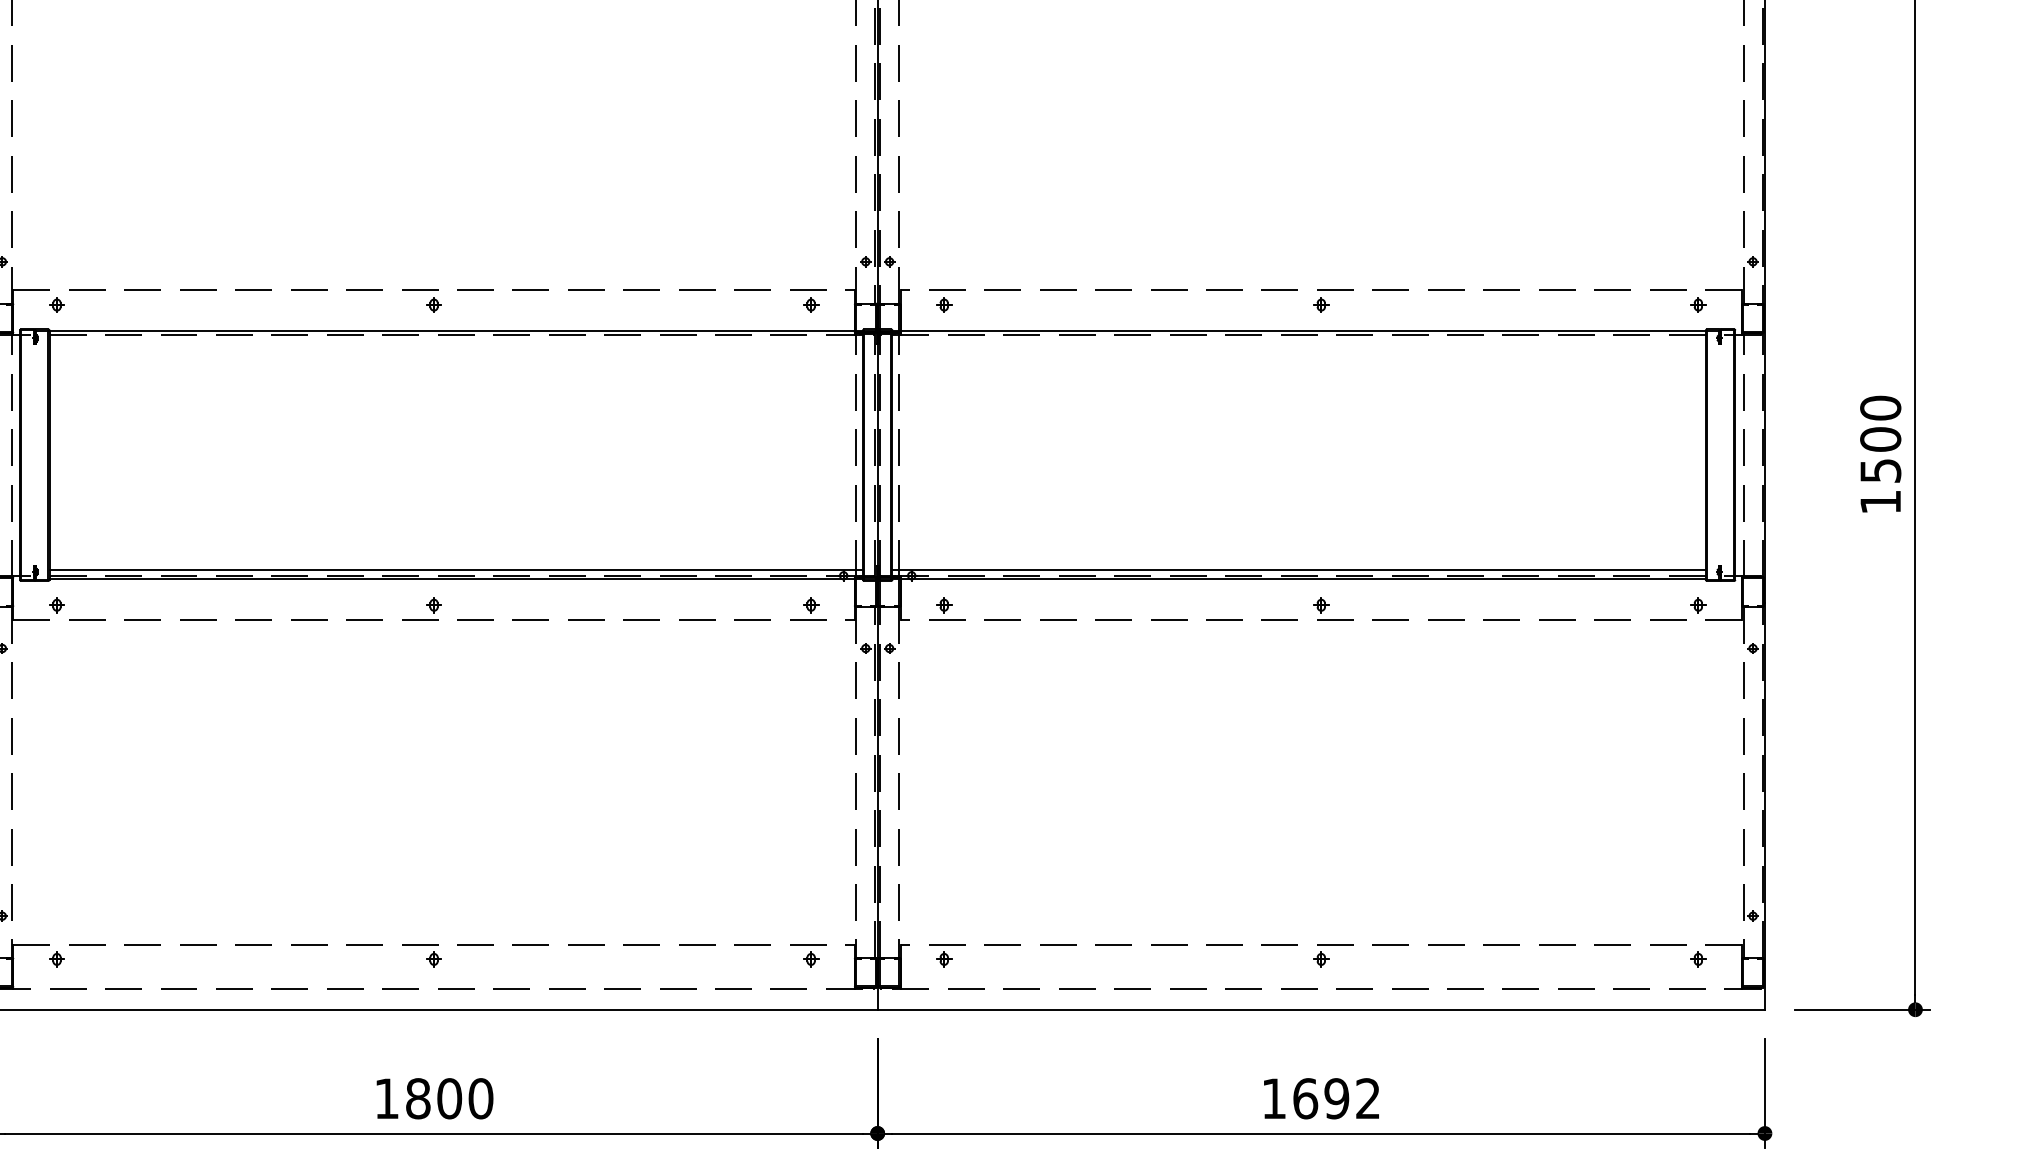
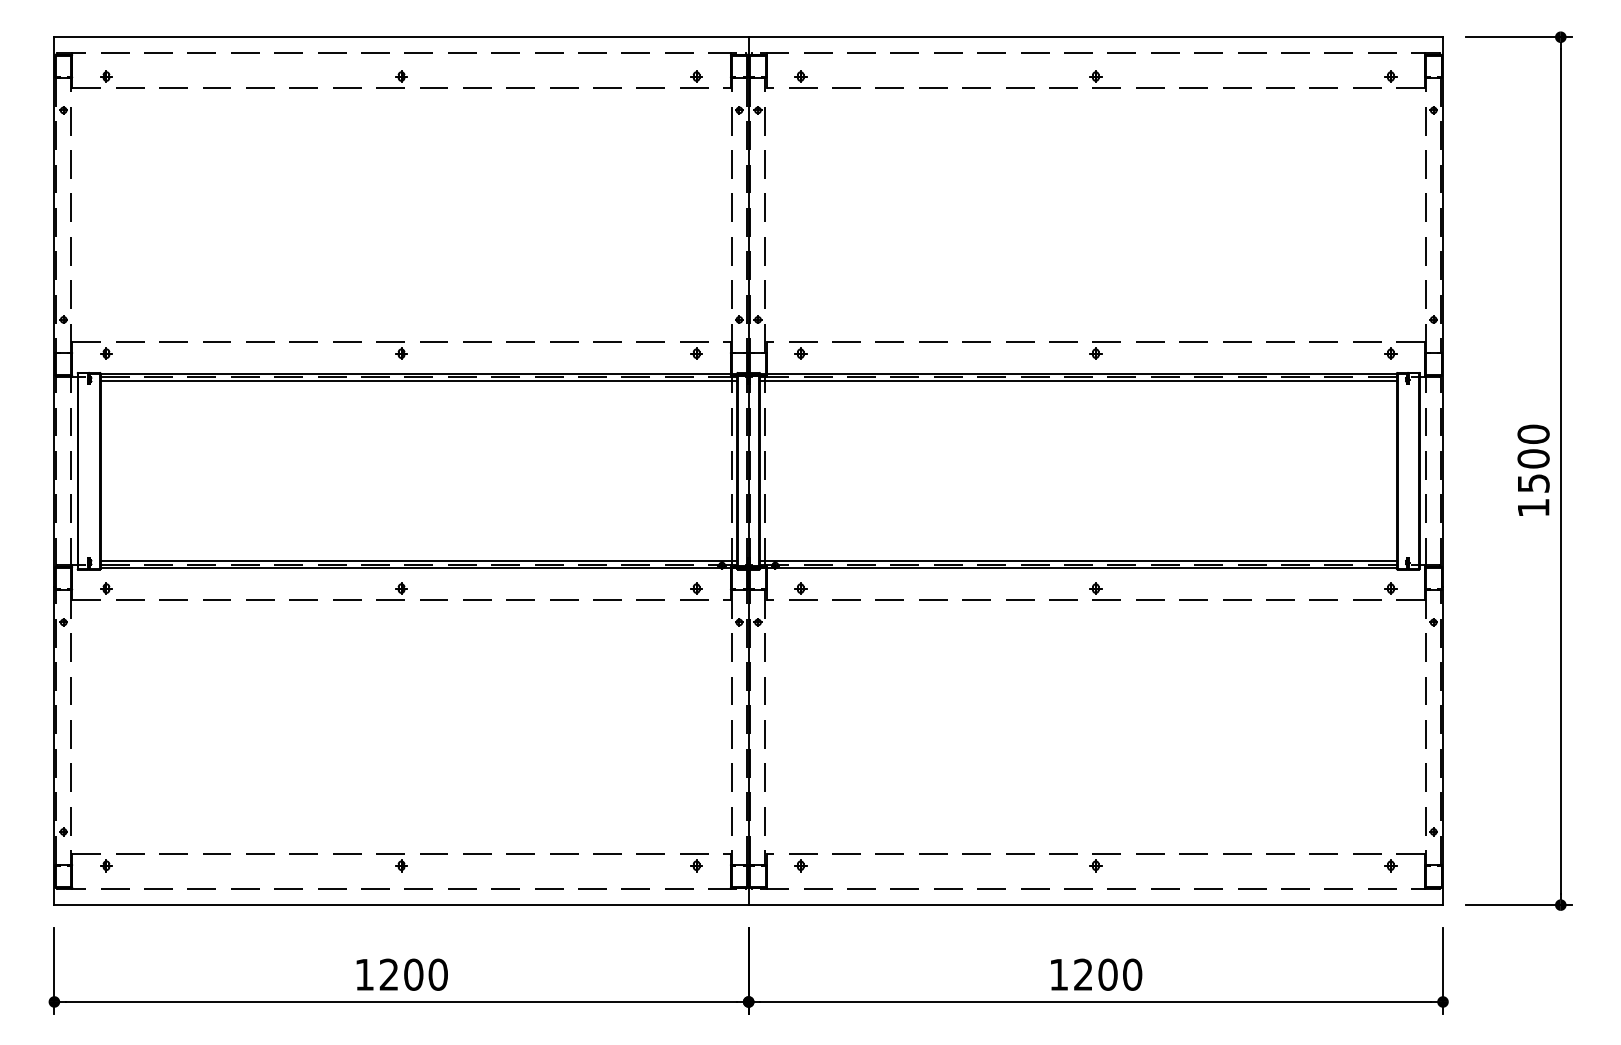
line: (455, 340) -> (418, 381), added
line: (1299, 340) -> (1078, 381), added
text: (417, 1098) -> (388, 974), 1800 -> 1200
text: (1337, 1098) -> (1108, 974), 1692 -> 1200

